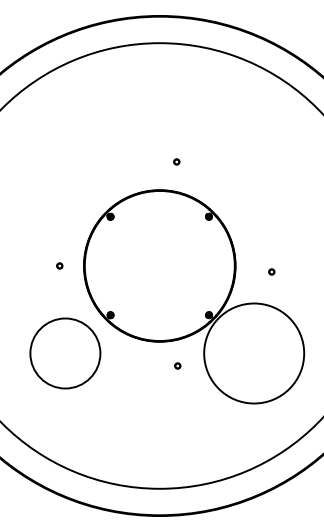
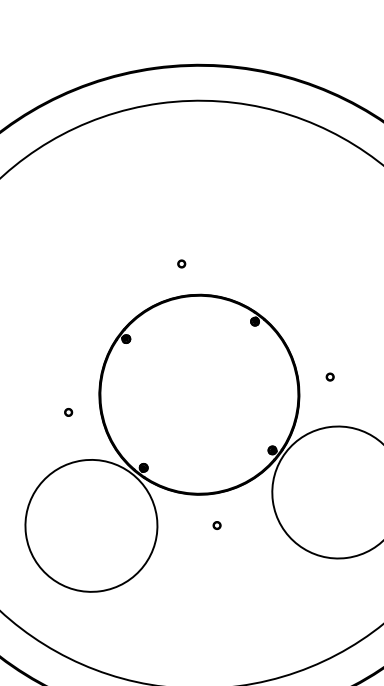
part: (176, 161) -> (181, 263), moved
part: (271, 271) -> (329, 376), moved
circle: (65, 353) -> (91, 525), size x1.43
part: (177, 365) -> (216, 524), moved

